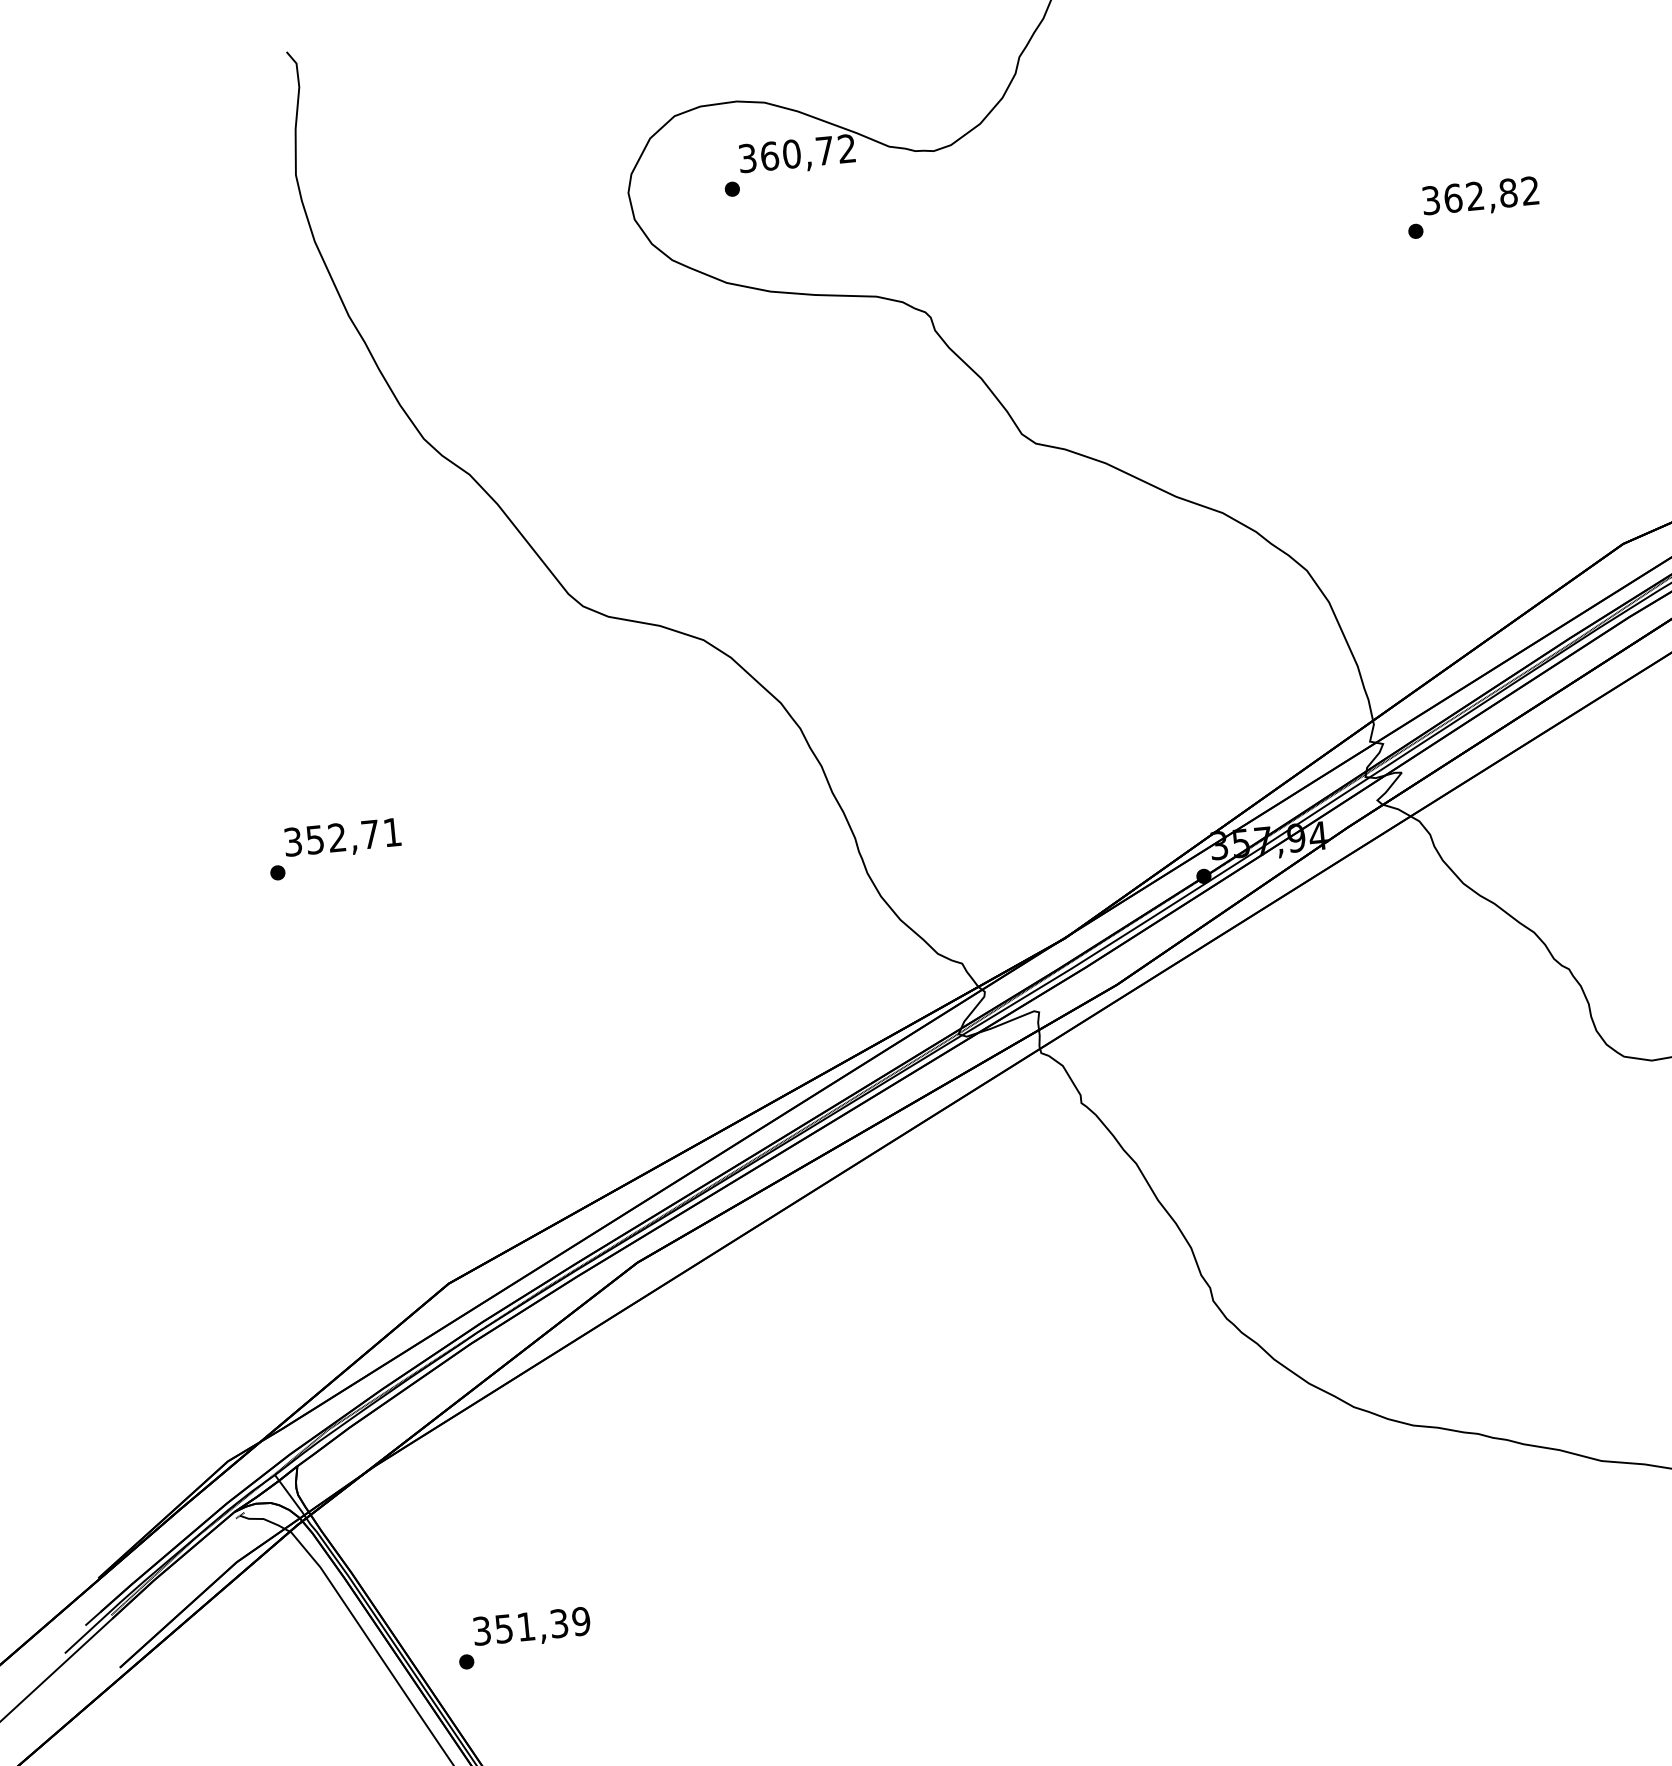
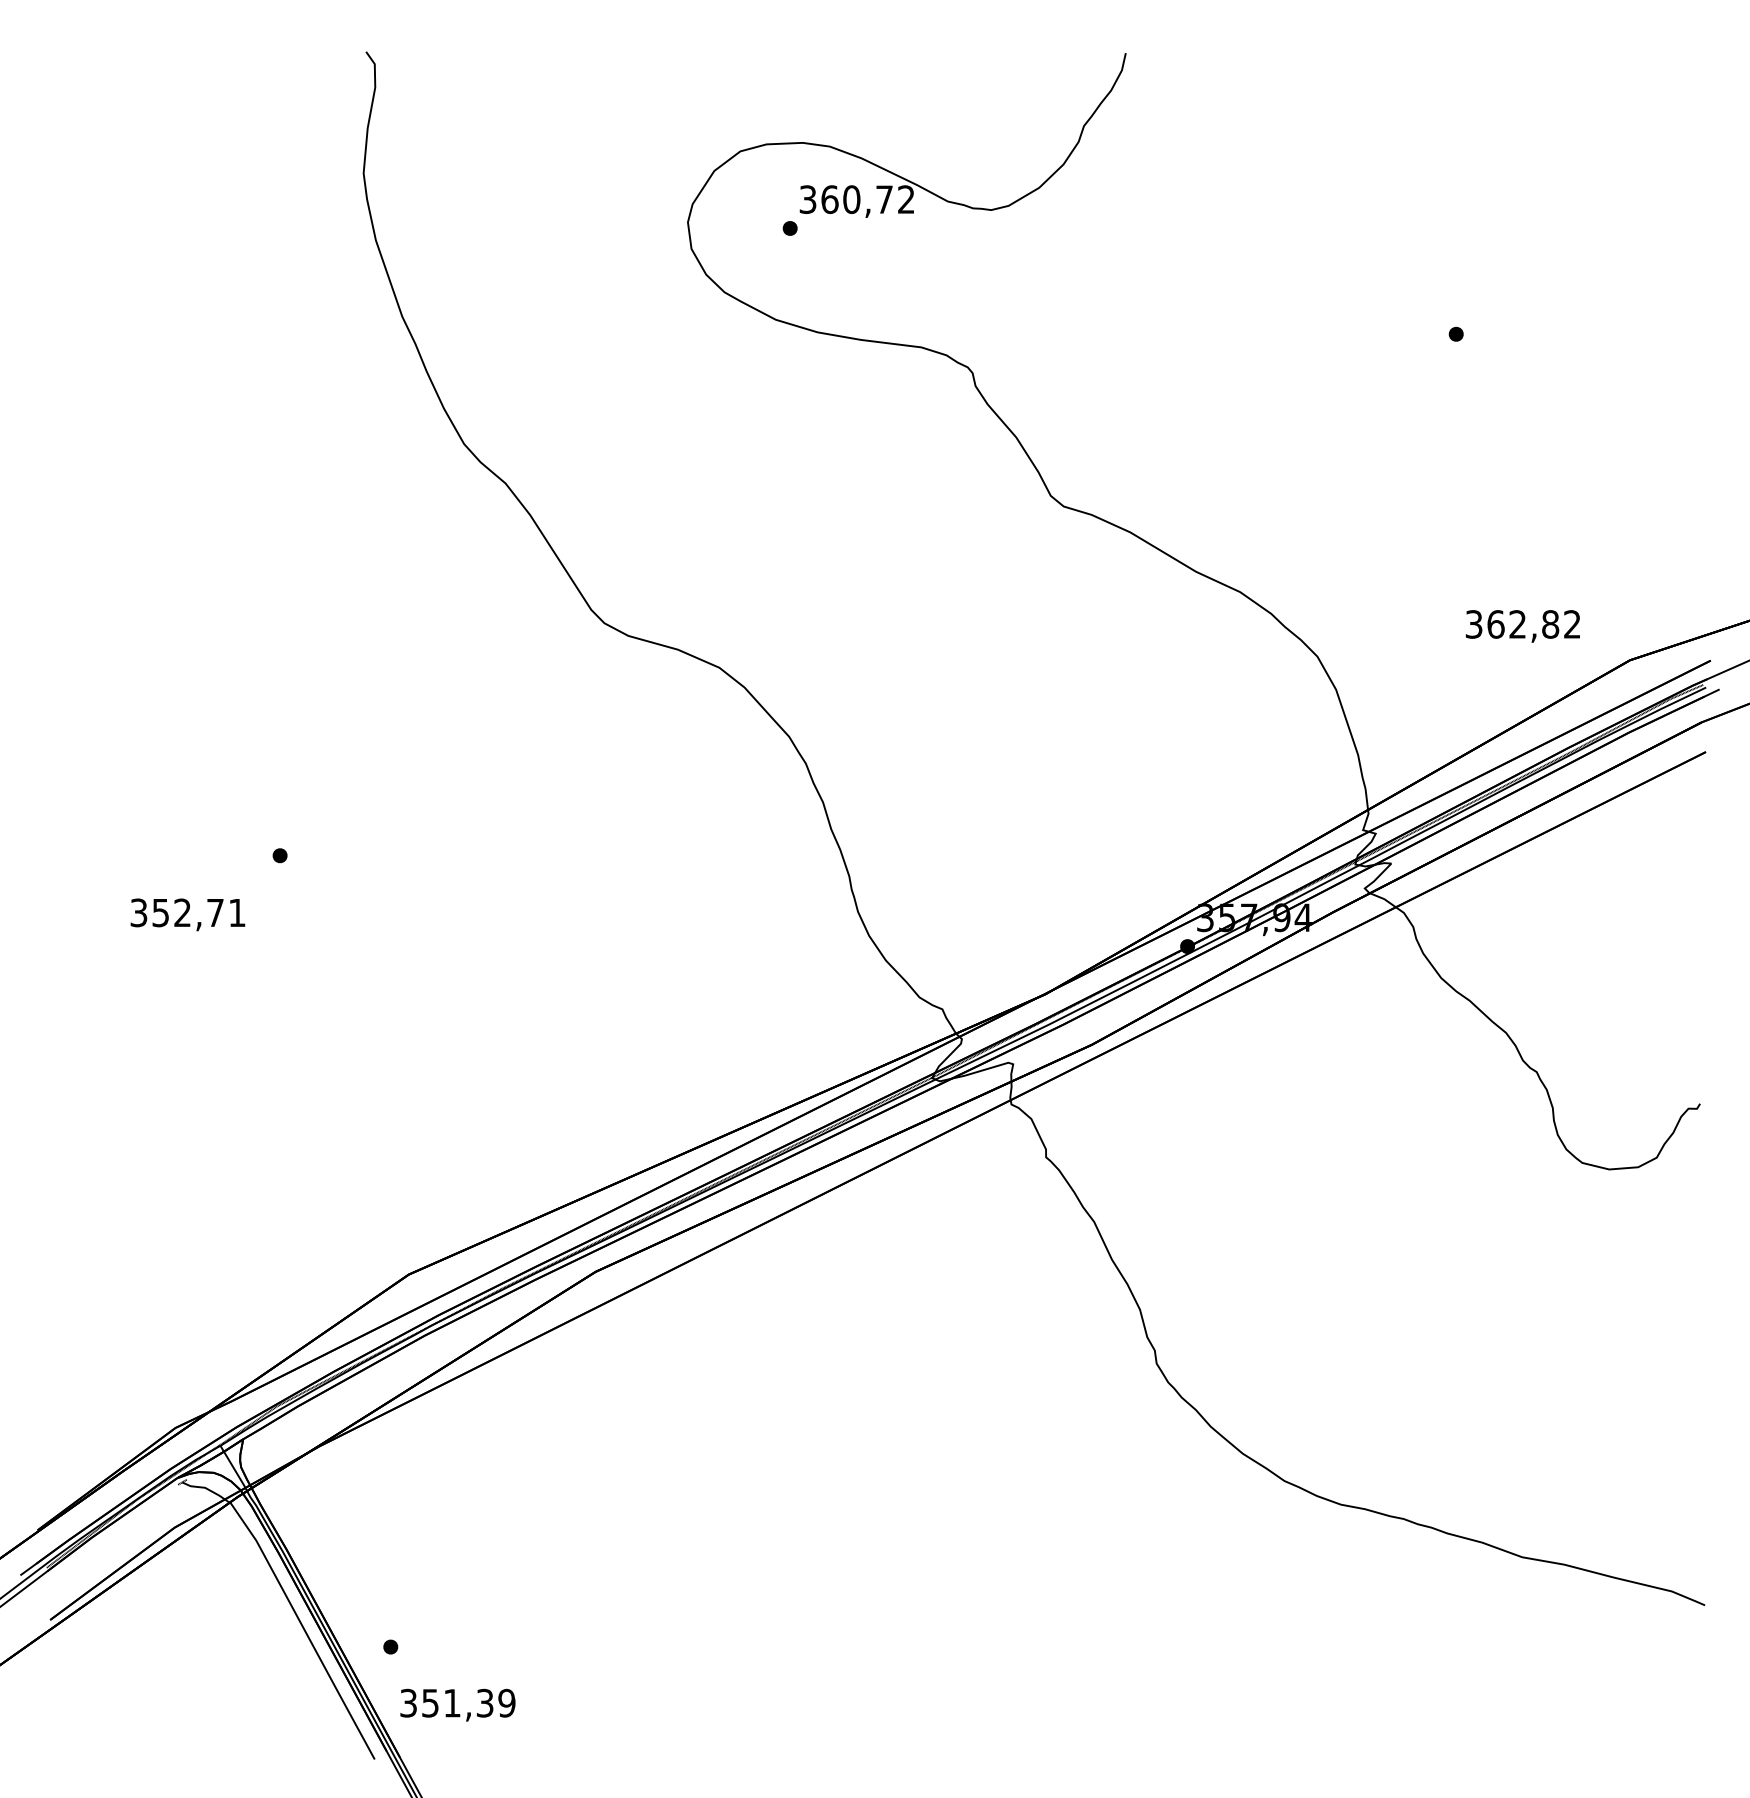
text: (1480, 197) -> (1522, 626), moved
text: (342, 838) -> (187, 914), moved
text: (531, 1627) -> (457, 1704), moved

